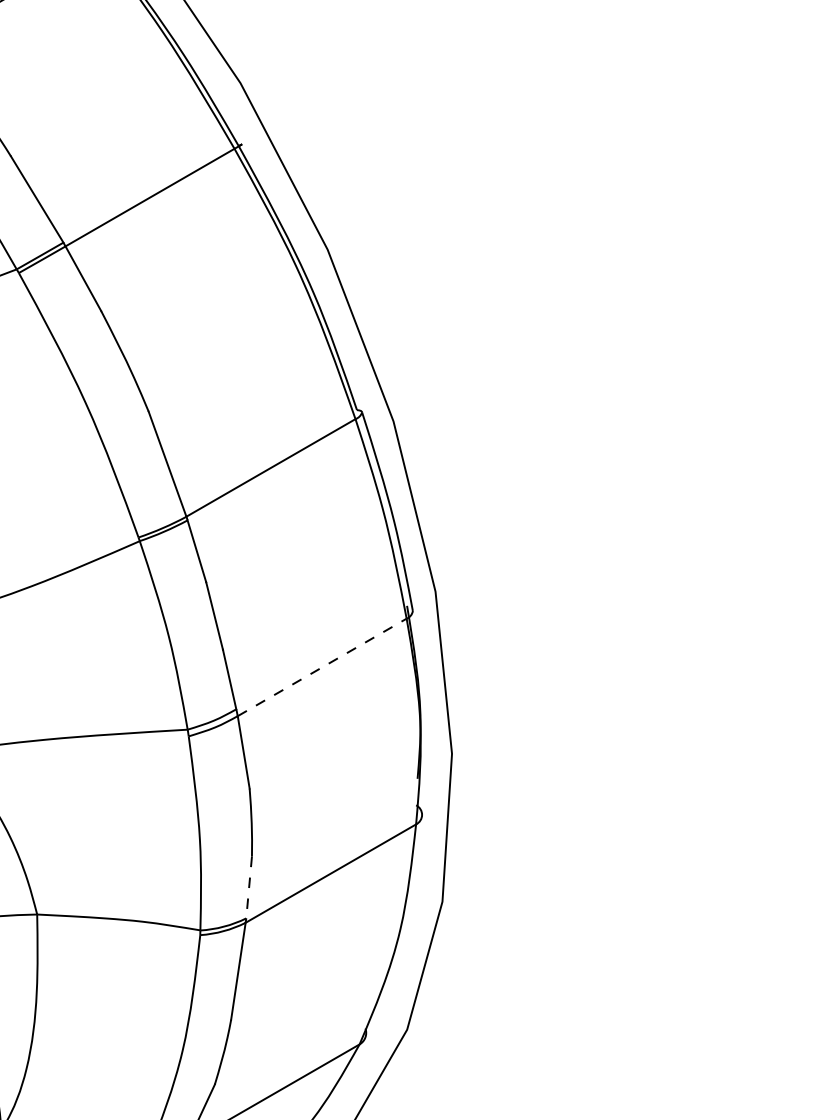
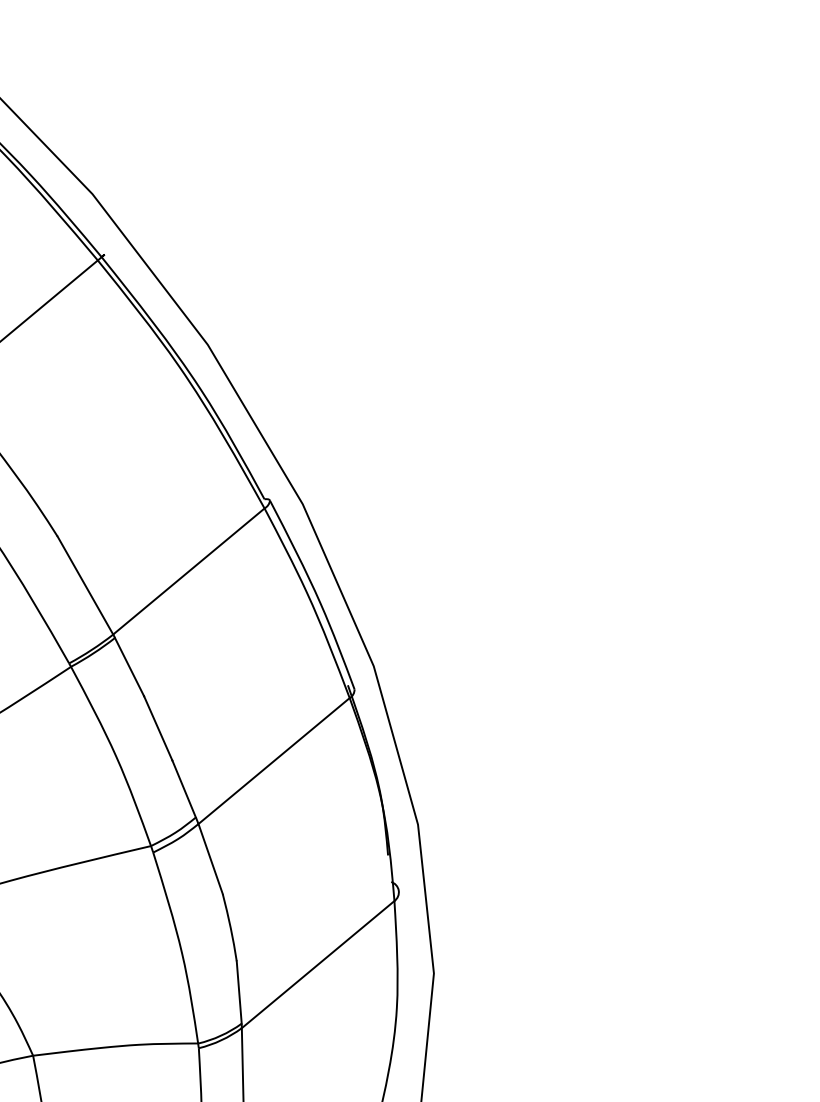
line: (322, 667) -> (274, 761), dashed -> solid
line: (249, 887) -> (239, 992), dashed -> solid

